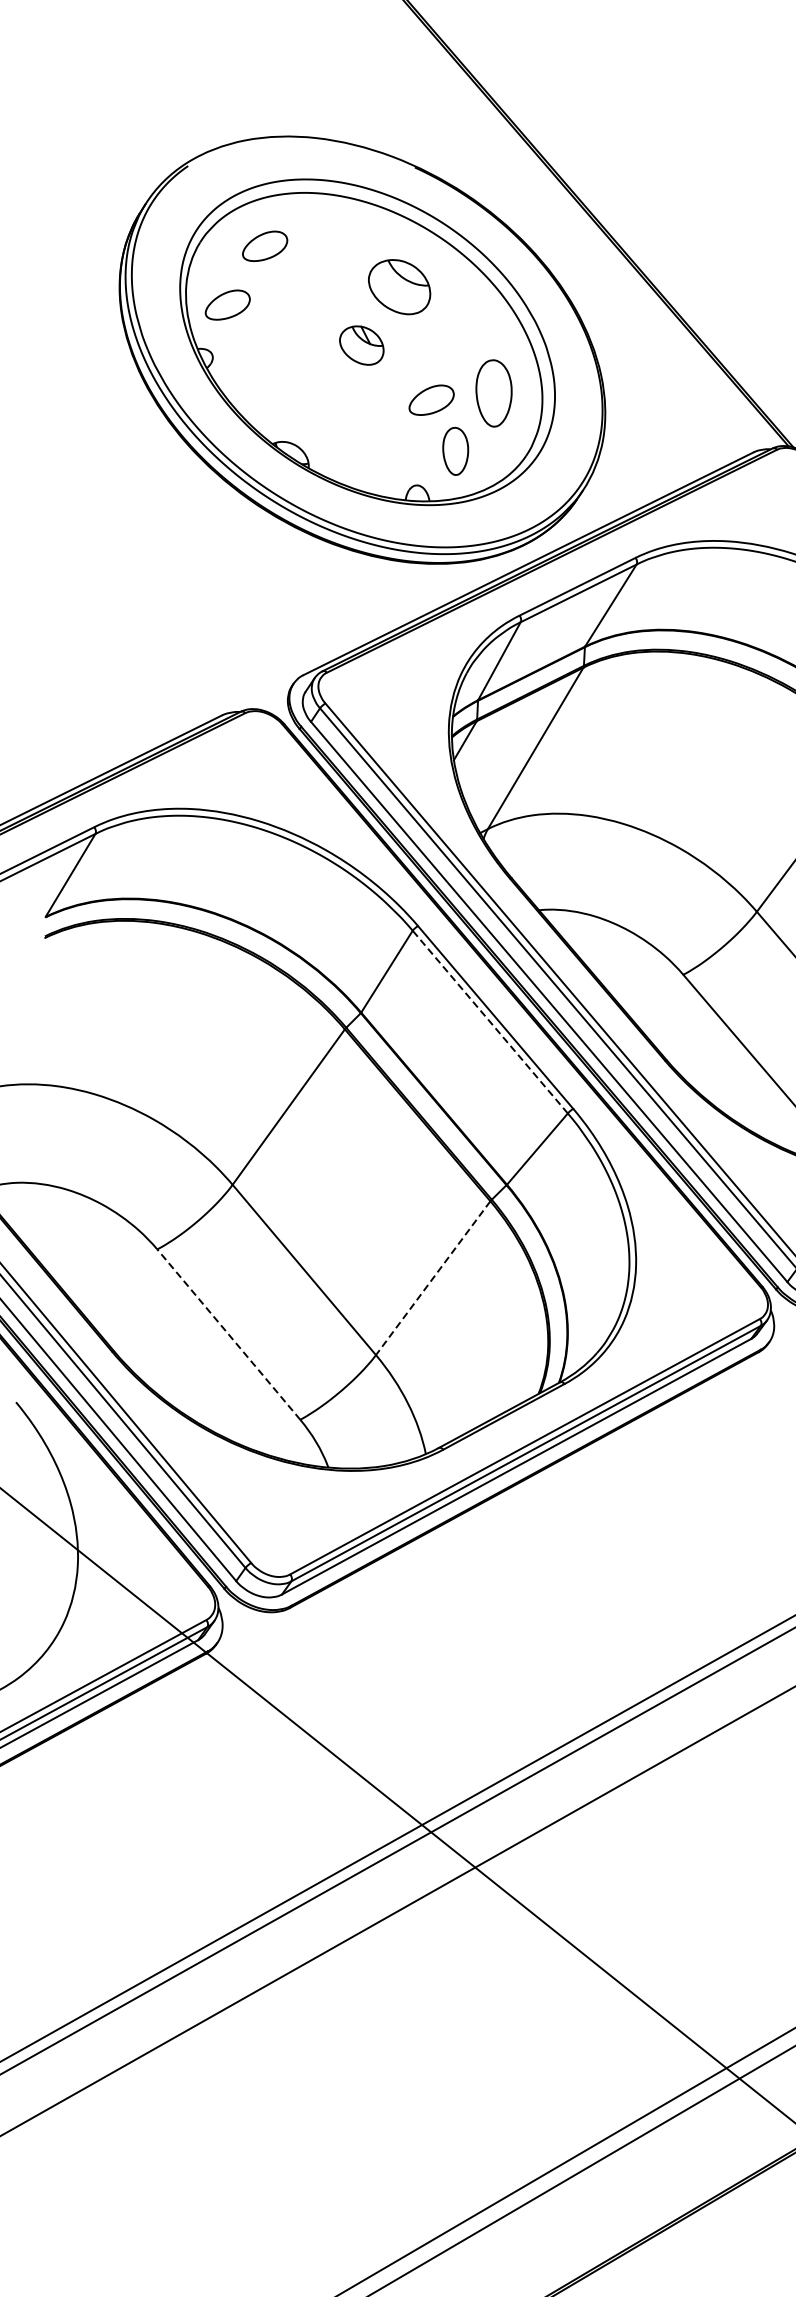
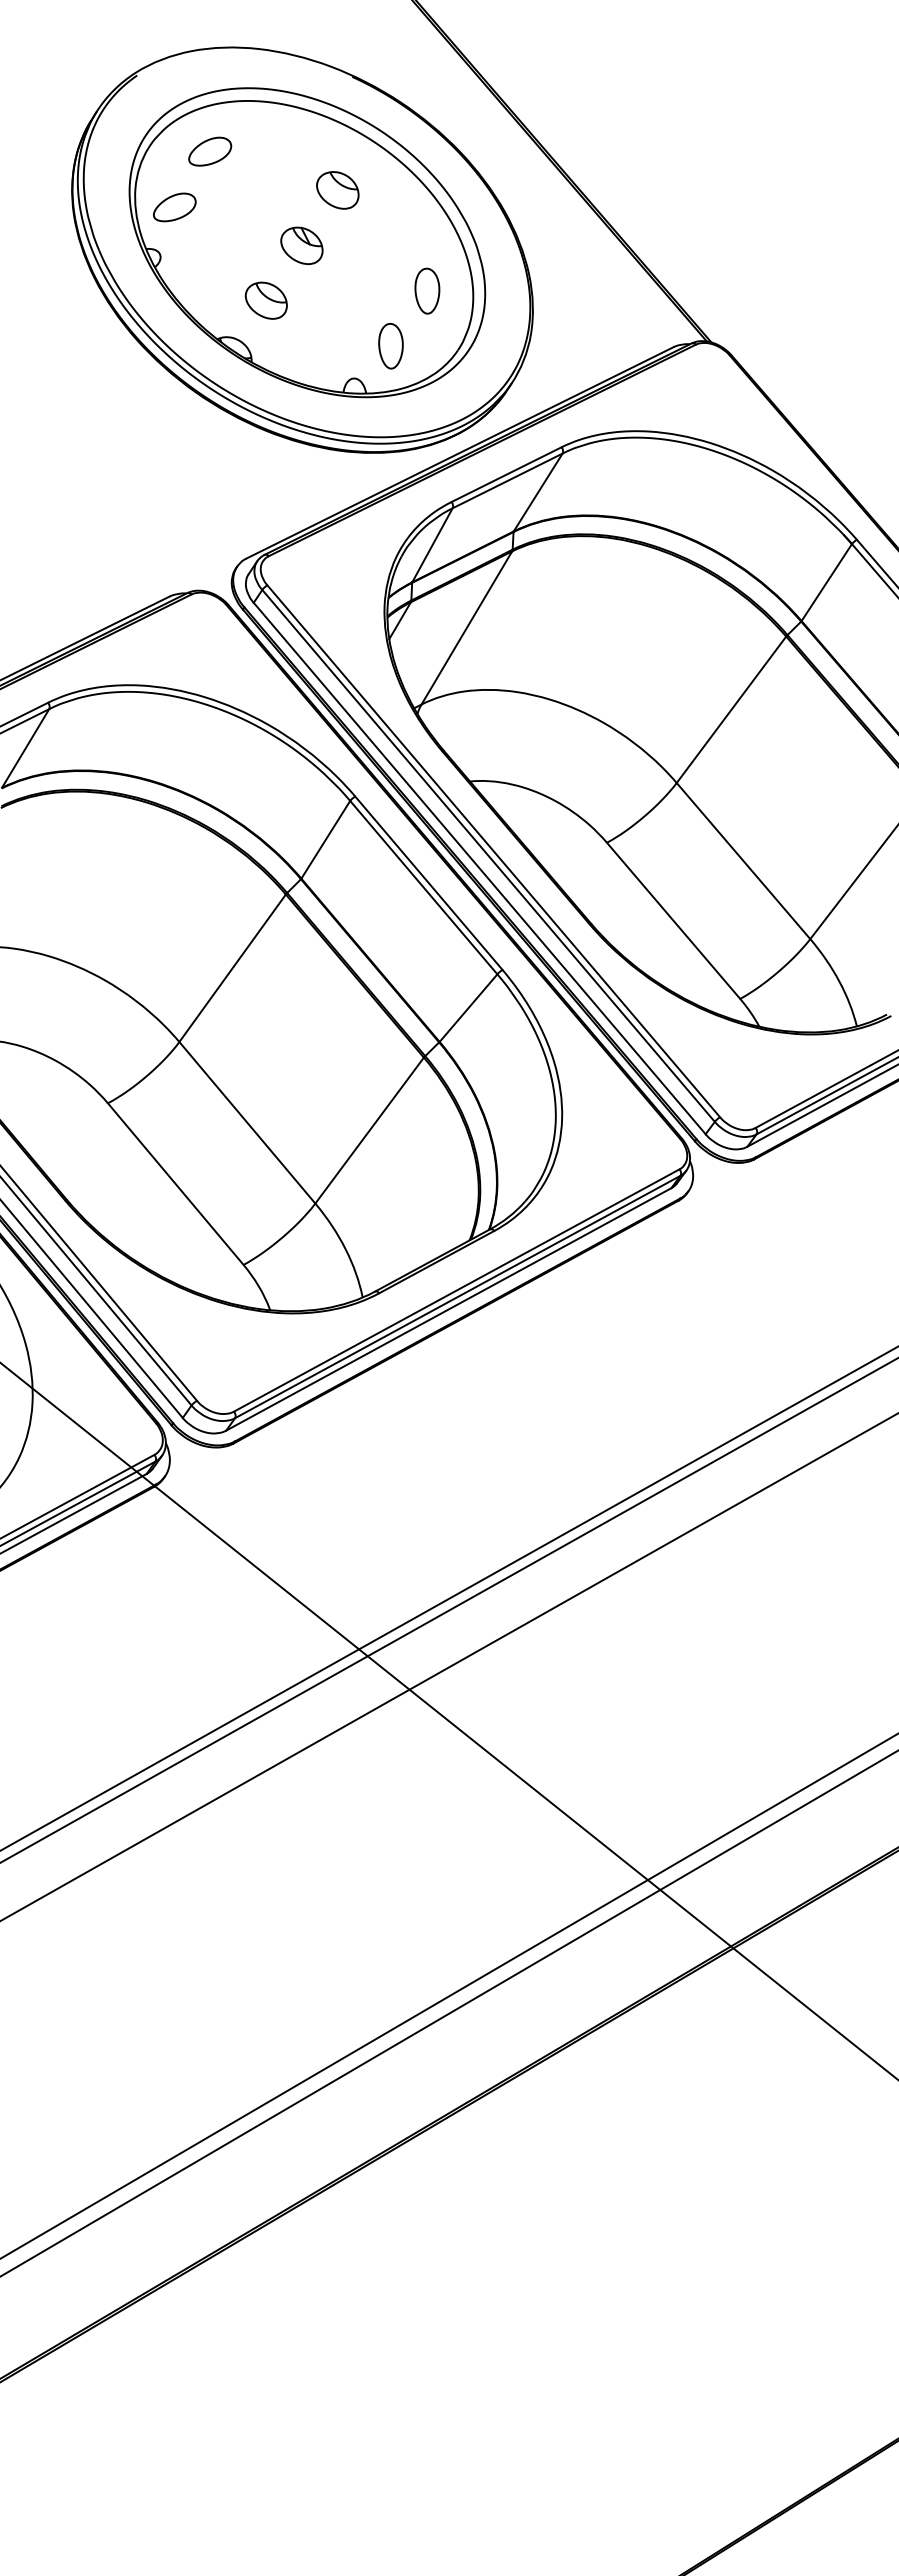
part: (399, 287) -> (337, 190), size x0.71
part: (494, 392) -> (427, 290), size x0.71
part: (431, 400) -> (368, 297), removed
part: (323, 403) -> (265, 300), added
line: (489, 1021) -> (423, 887), dashed -> solid
line: (433, 1278) -> (369, 1130), dashed -> solid
line: (228, 1335) -> (175, 1184), dashed -> solid

